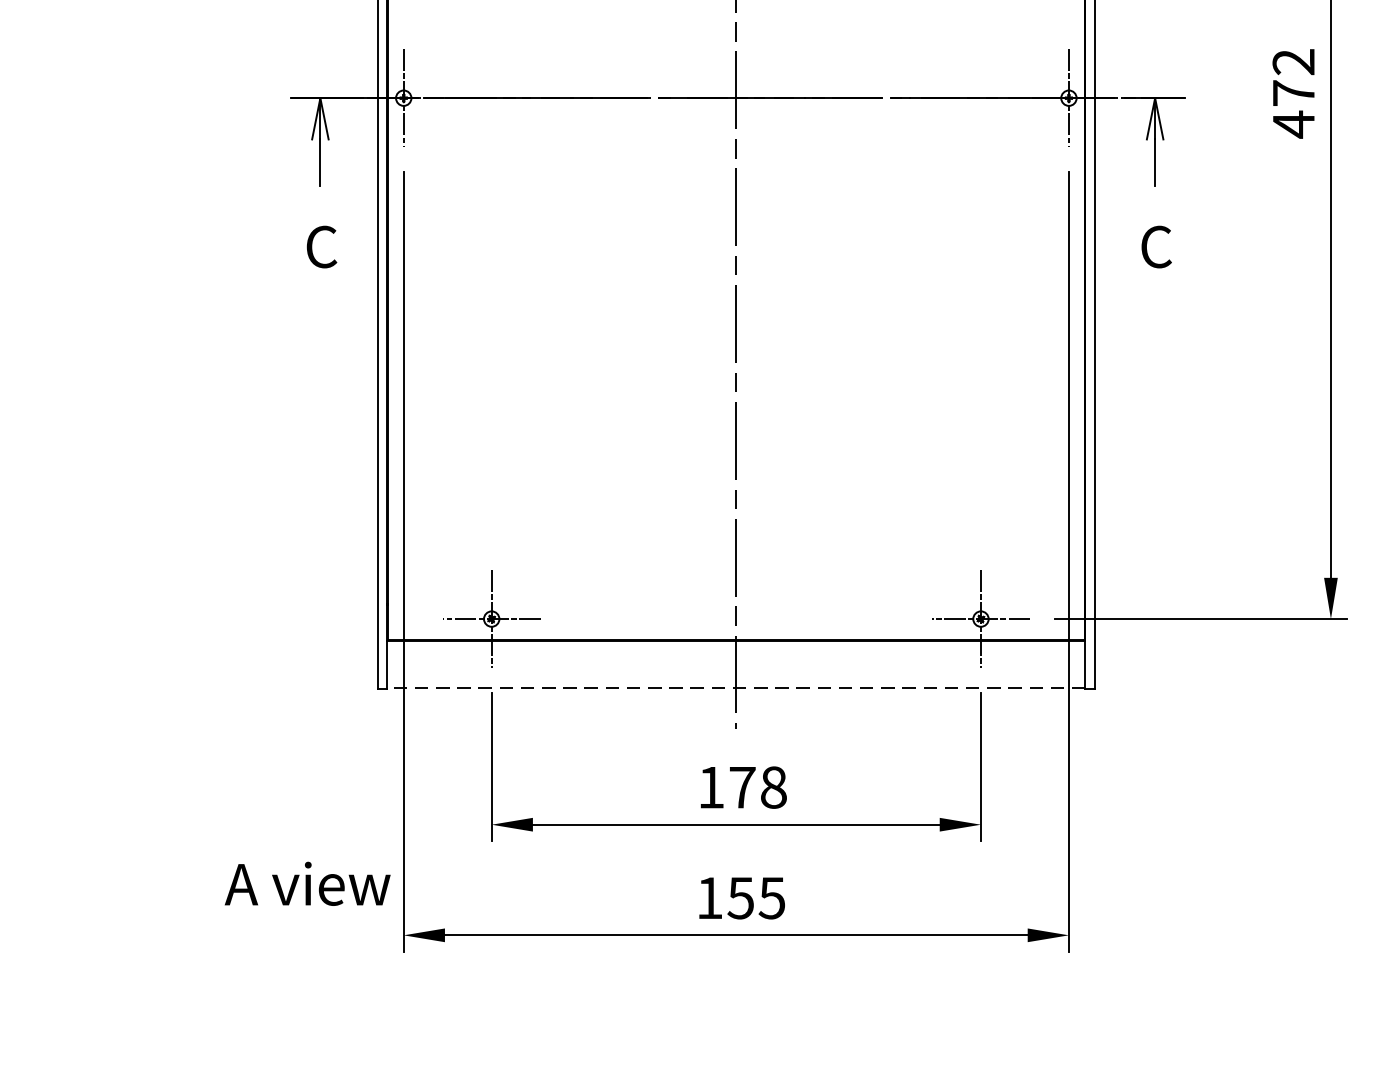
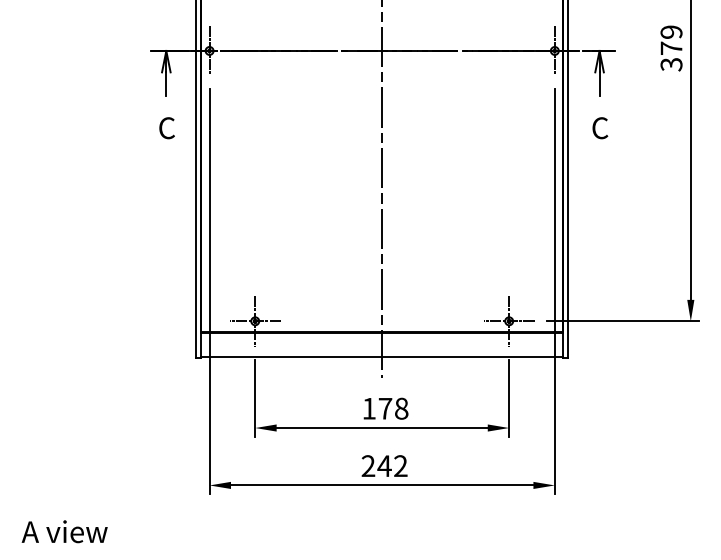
text: (1293, 93) -> (671, 48), 472 -> 379
line: (734, 686) -> (381, 356), dashed -> solid
text: (307, 883) -> (64, 531), moved
text: (740, 898) -> (384, 466), 155 -> 242

